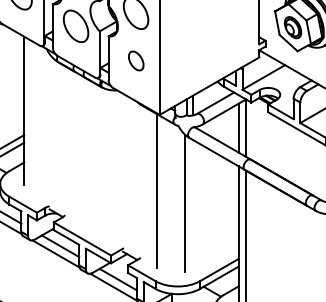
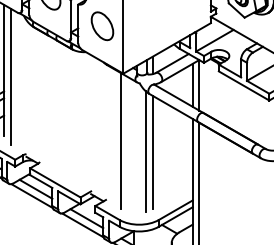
part: (136, 60) -> (102, 25), size x1.67
line: (31, 117) -> (10, 75), added
line: (193, 204) -> (153, 152), added

